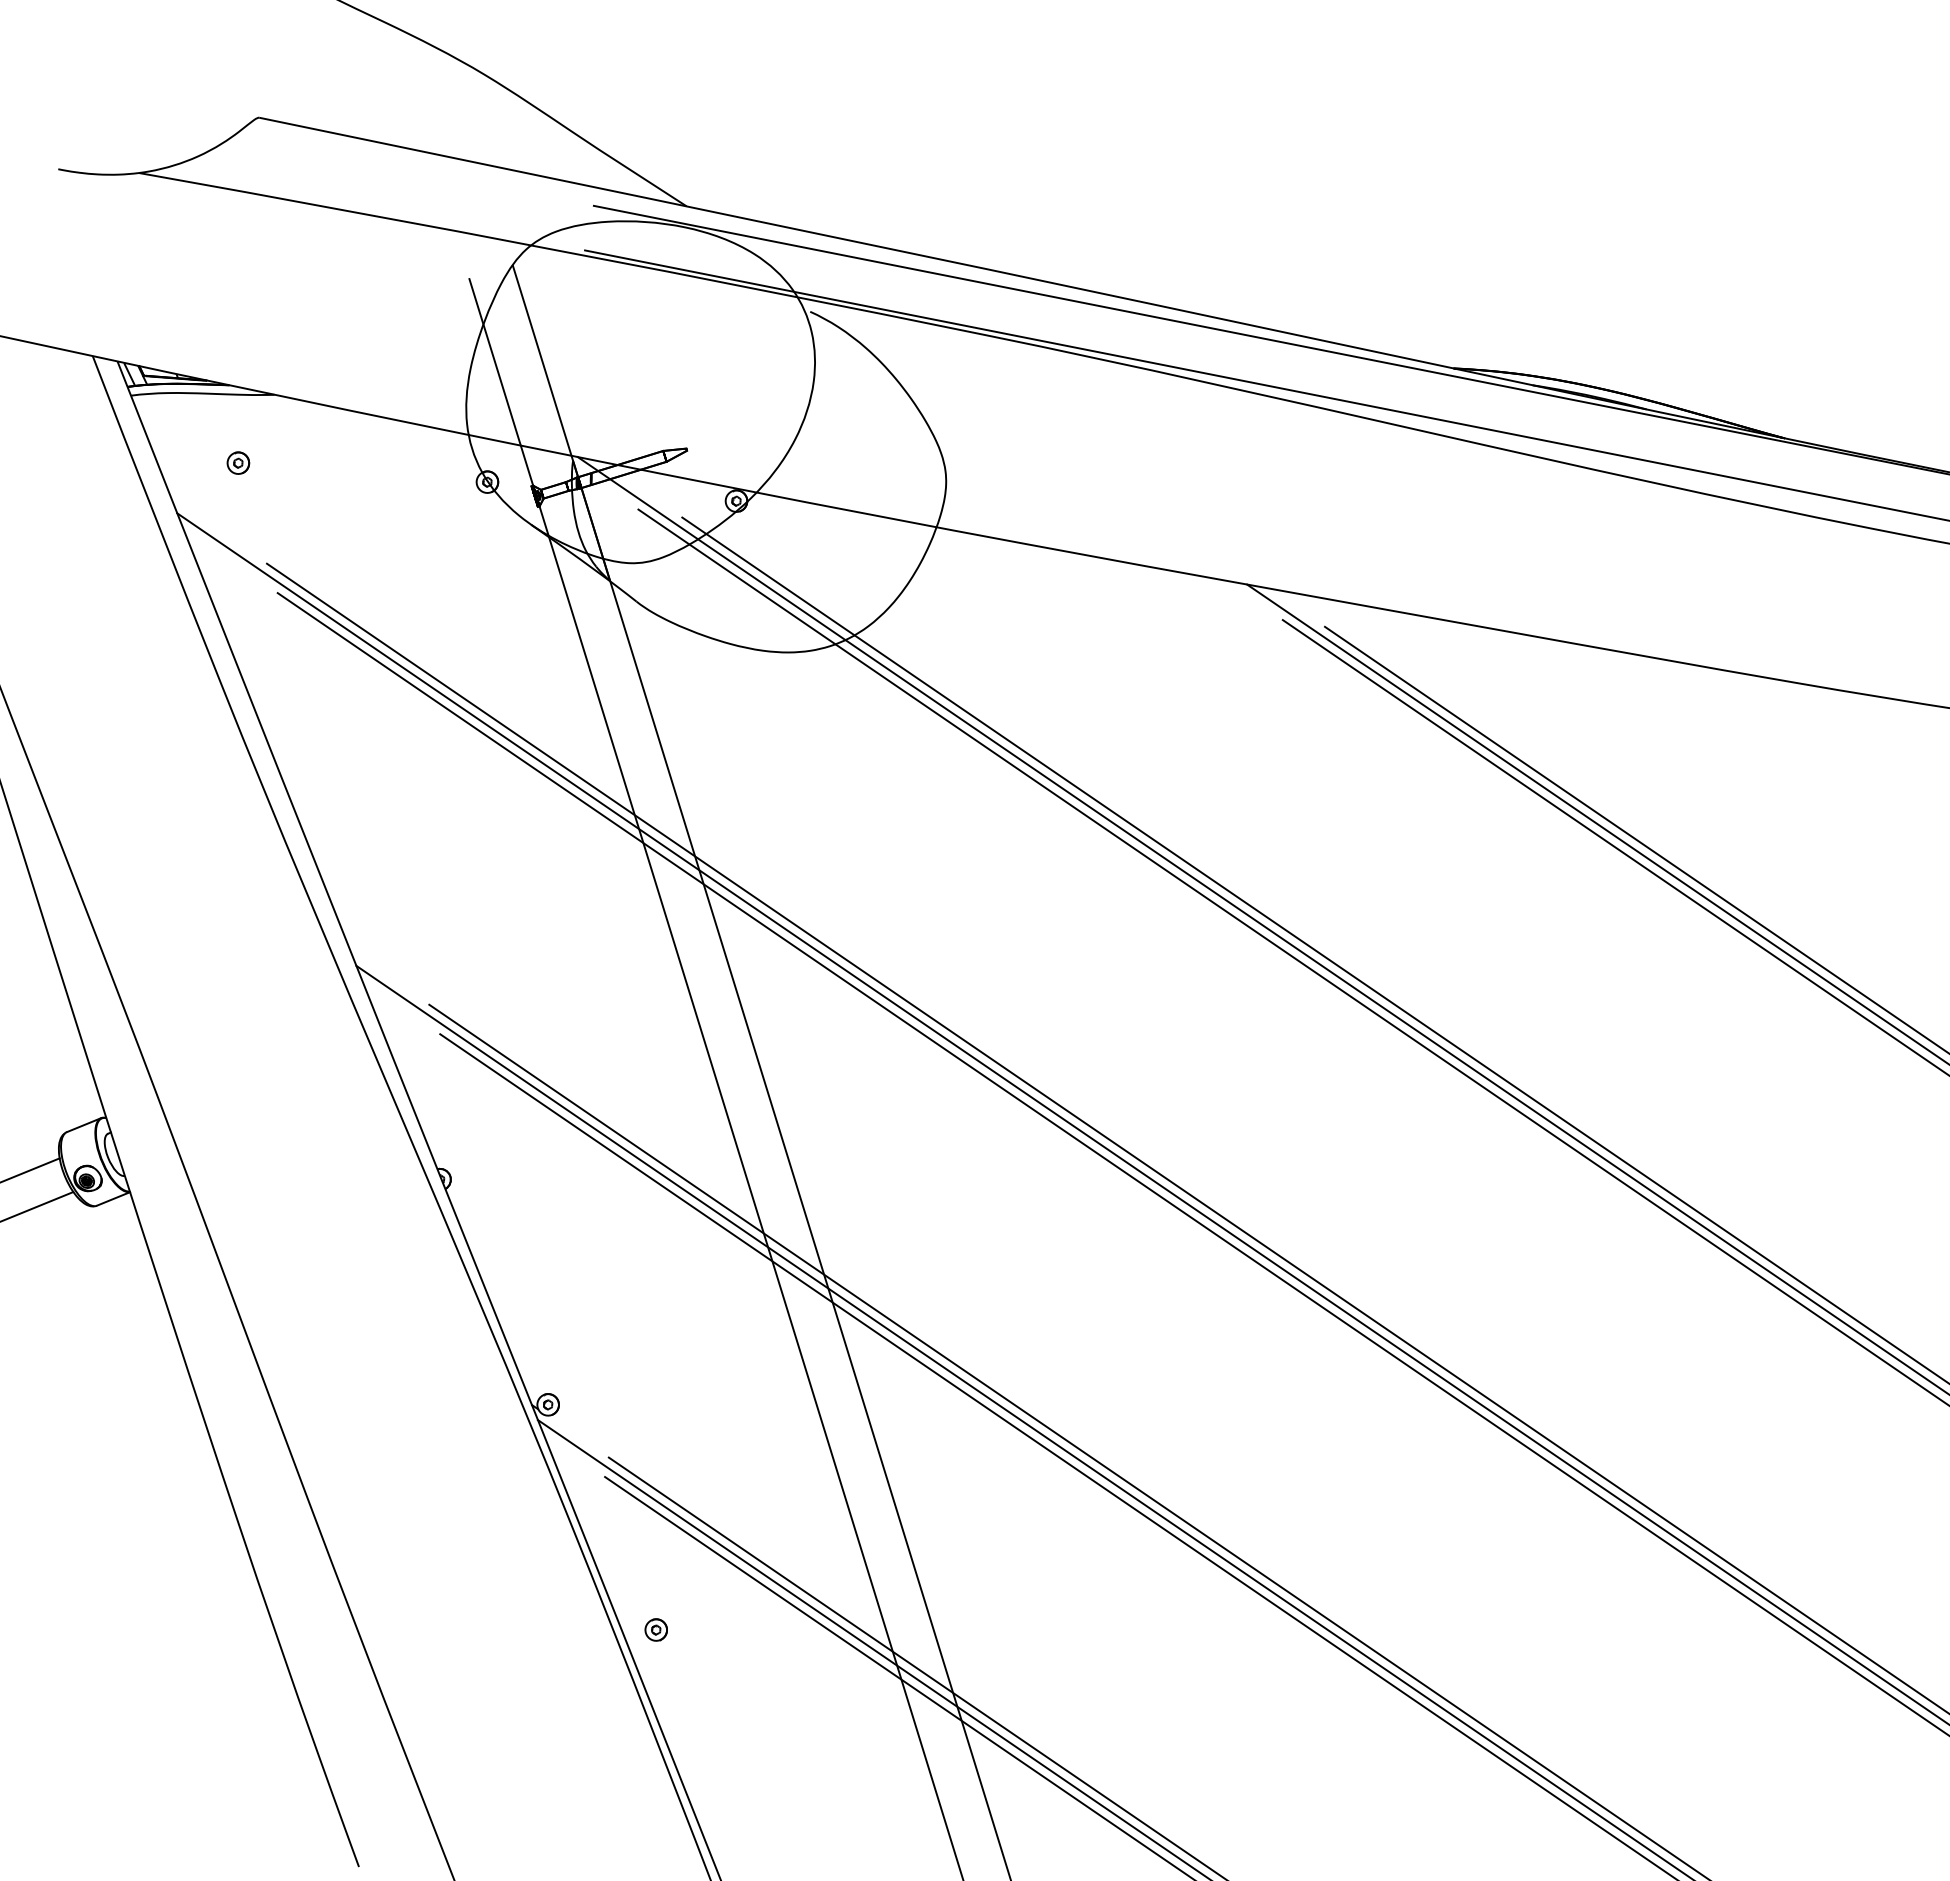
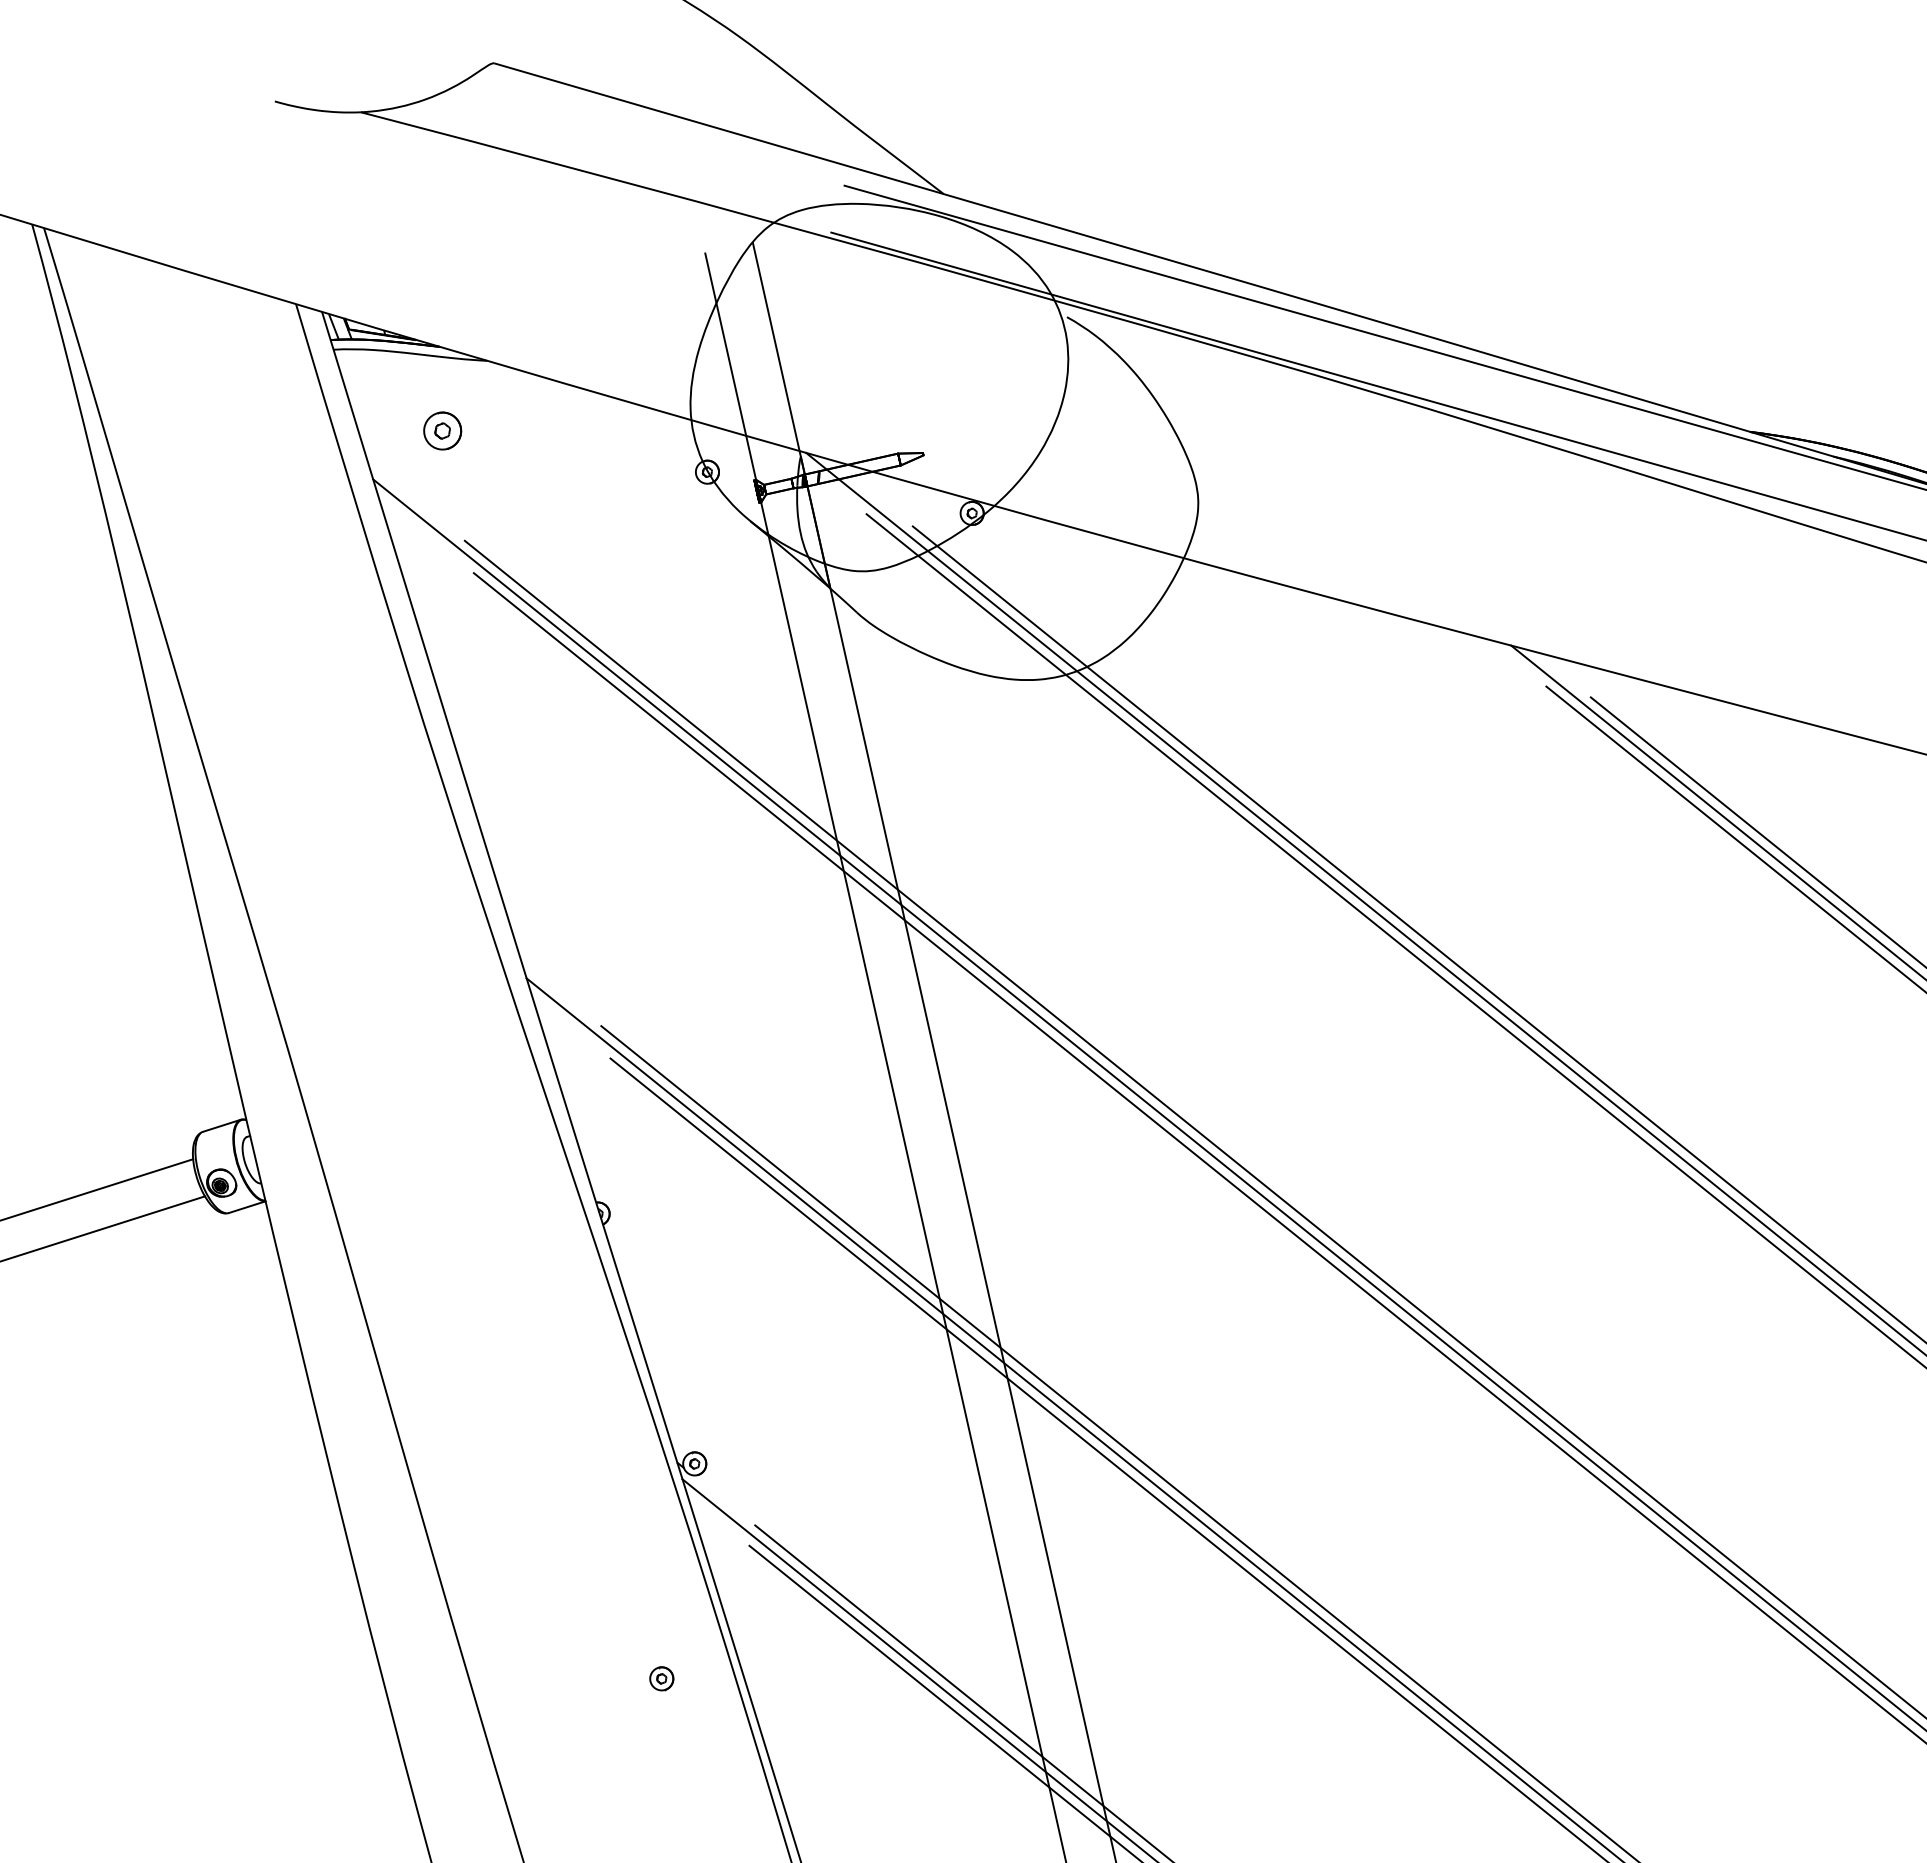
part: (238, 462) -> (442, 430), size x1.6
part: (655, 1629) -> (661, 1678), moved

